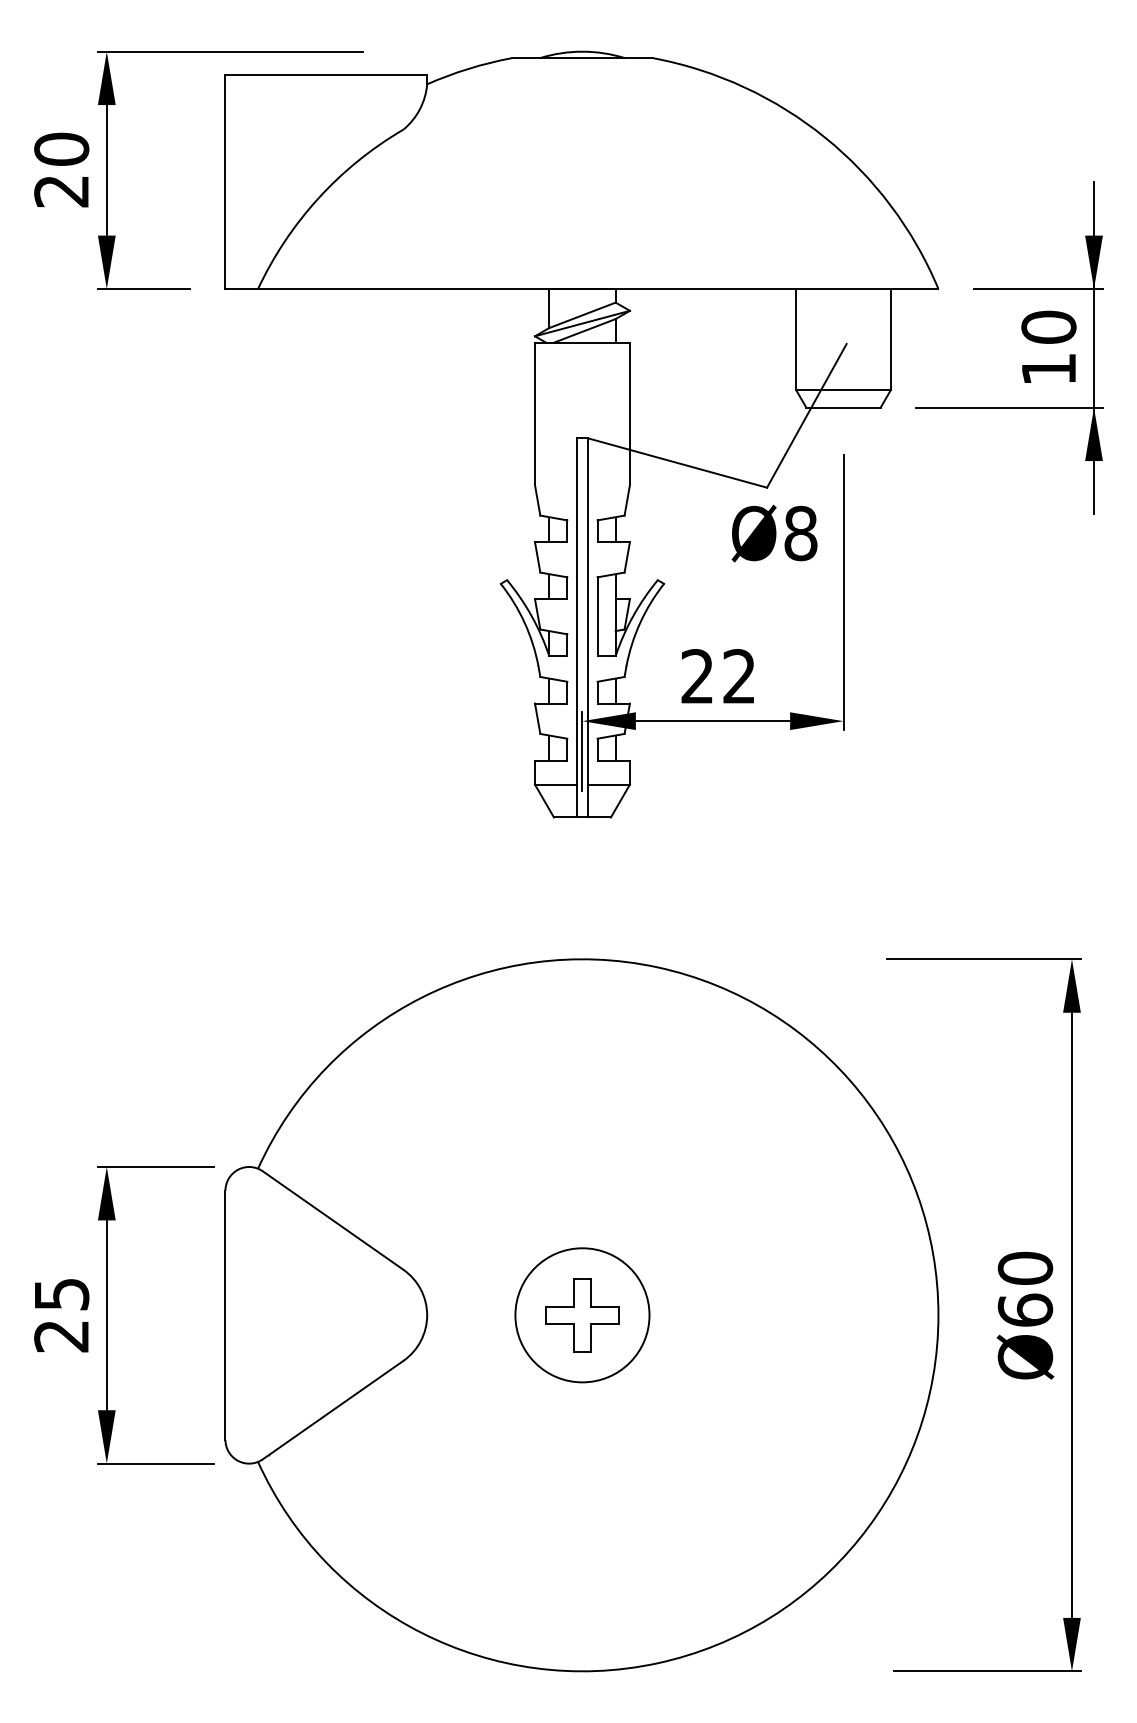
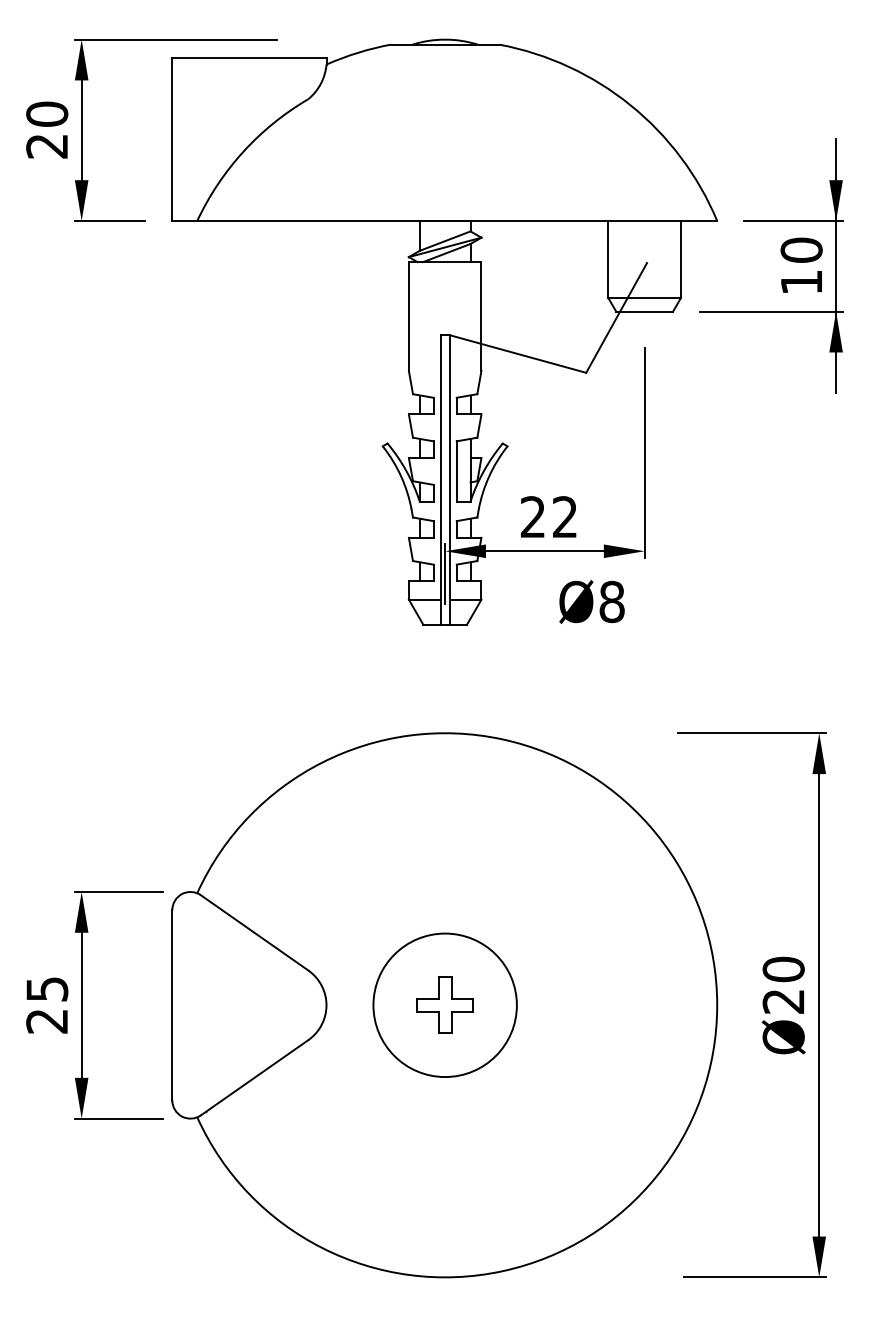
text: (774, 533) -> (591, 601), moved
text: (1025, 1309) -> (783, 1000), Ø60 -> Ø20
circle: (582, 1315) -> (445, 1005), size x1.4

